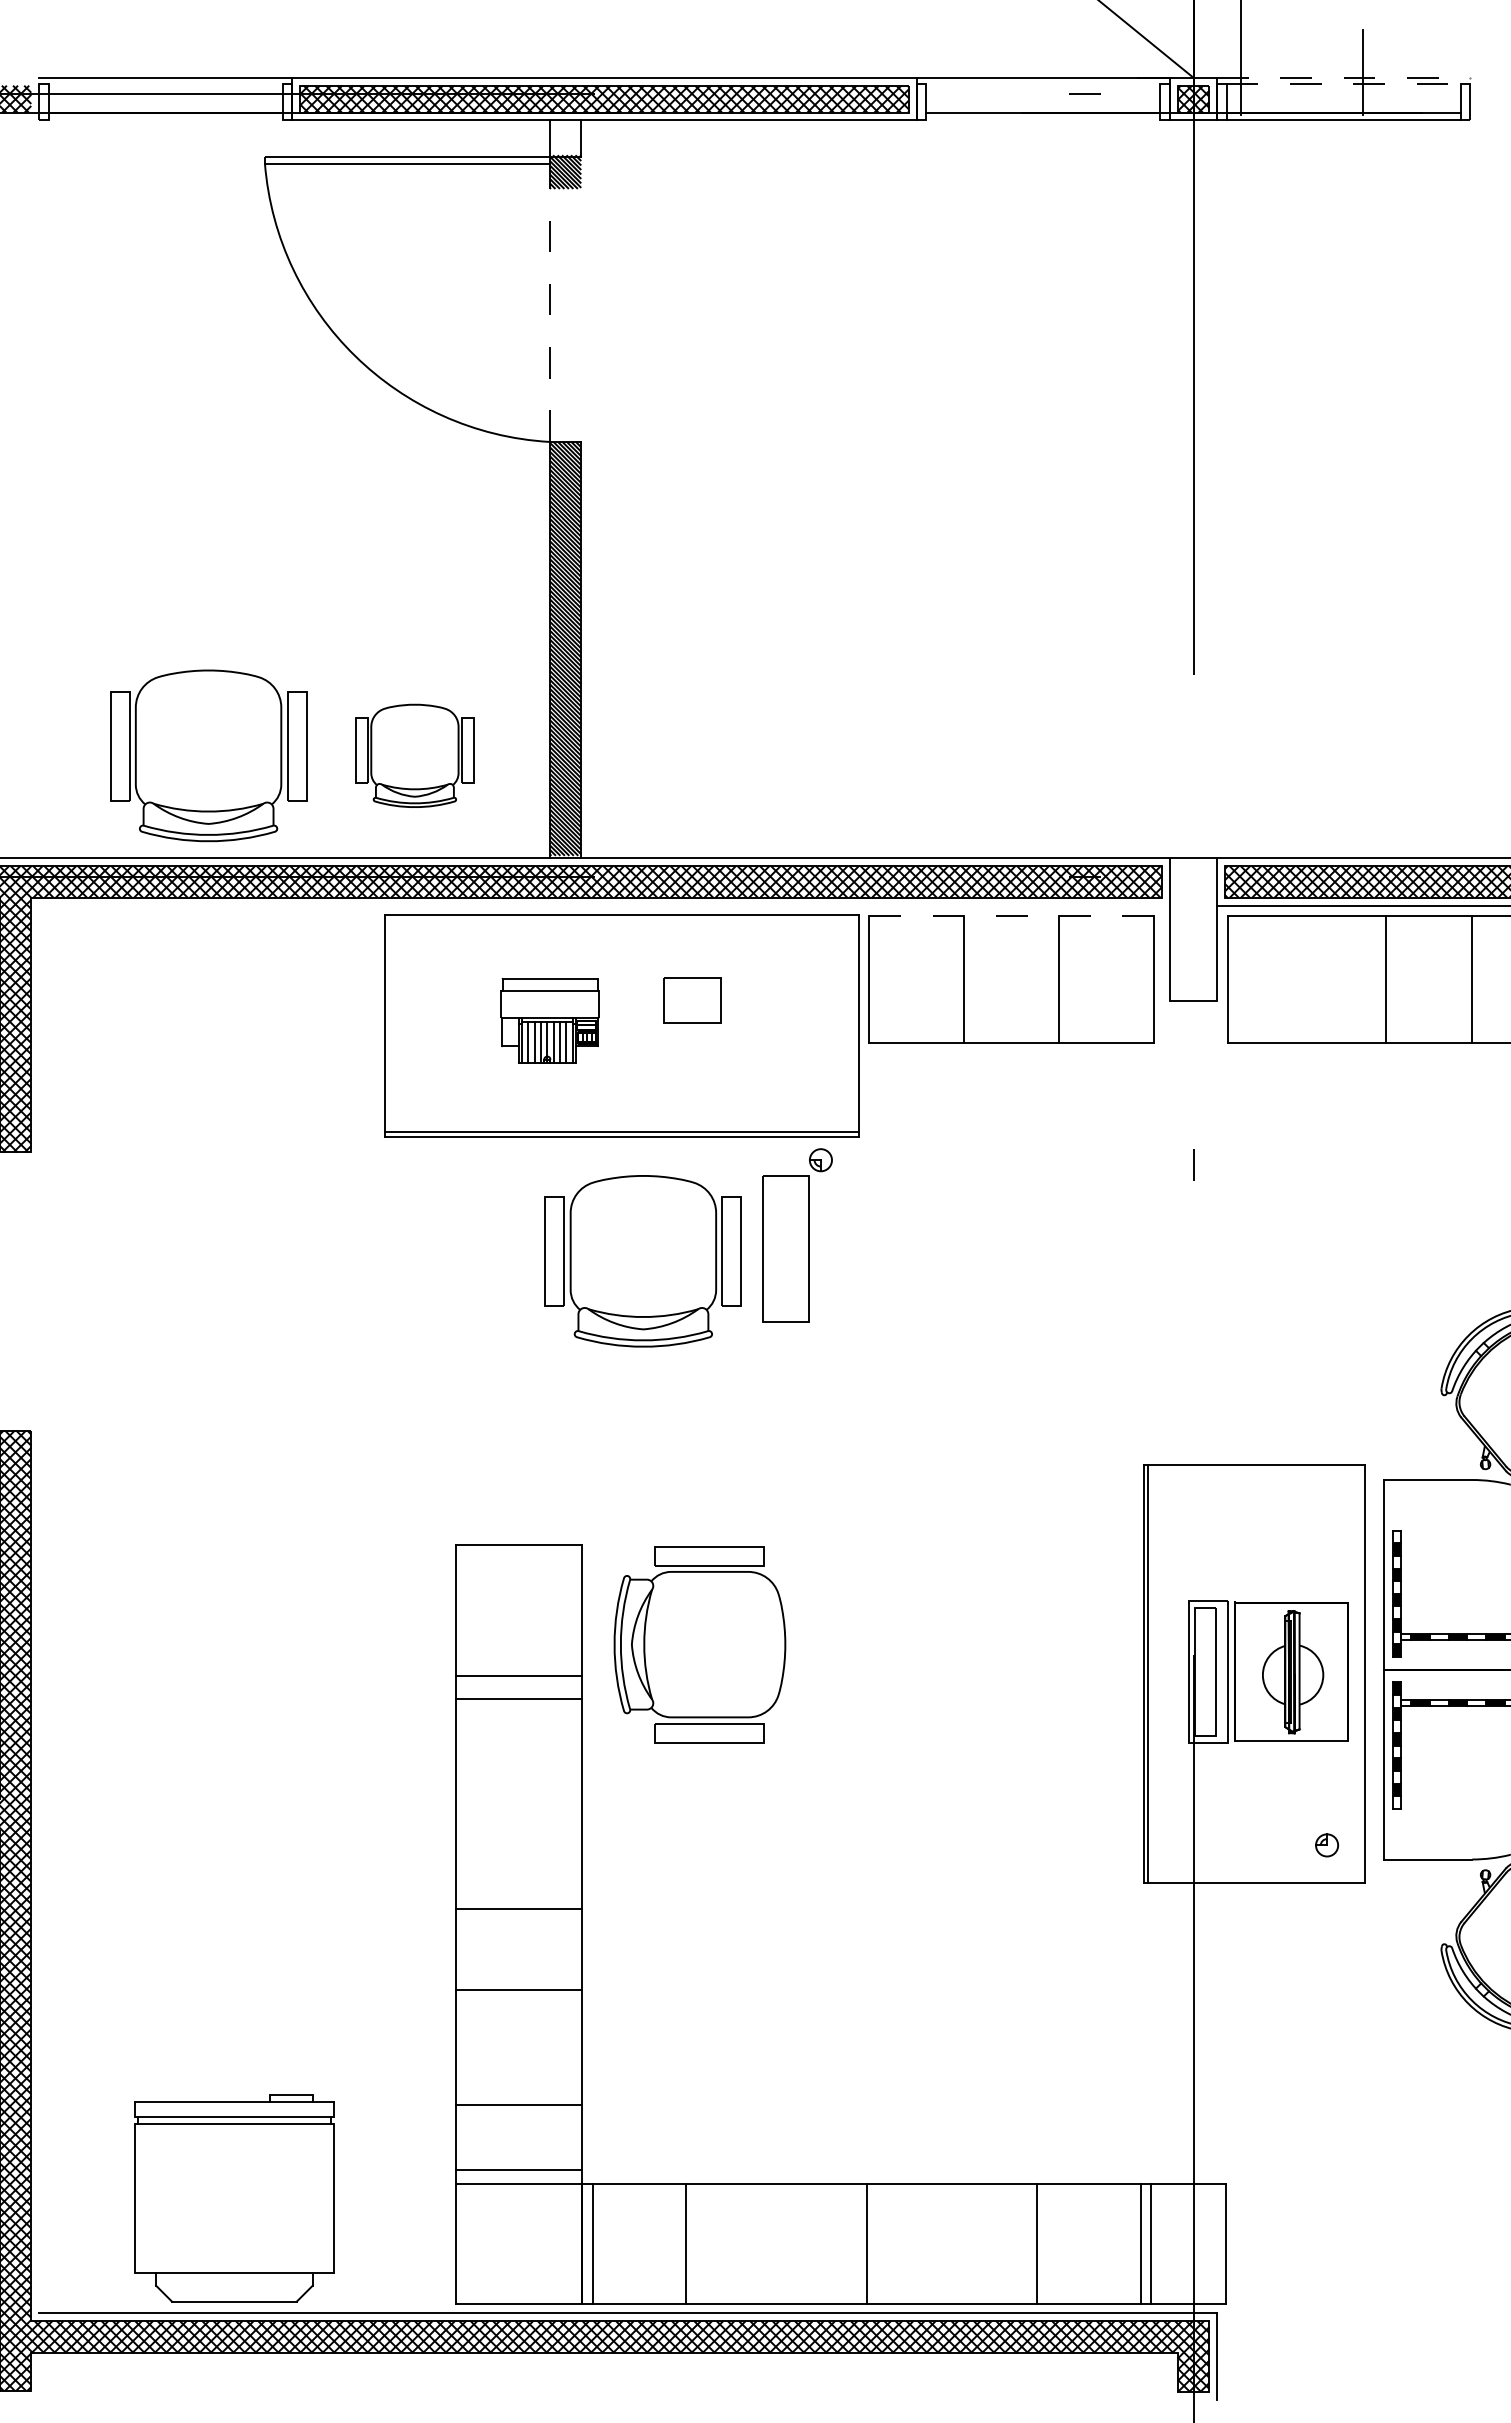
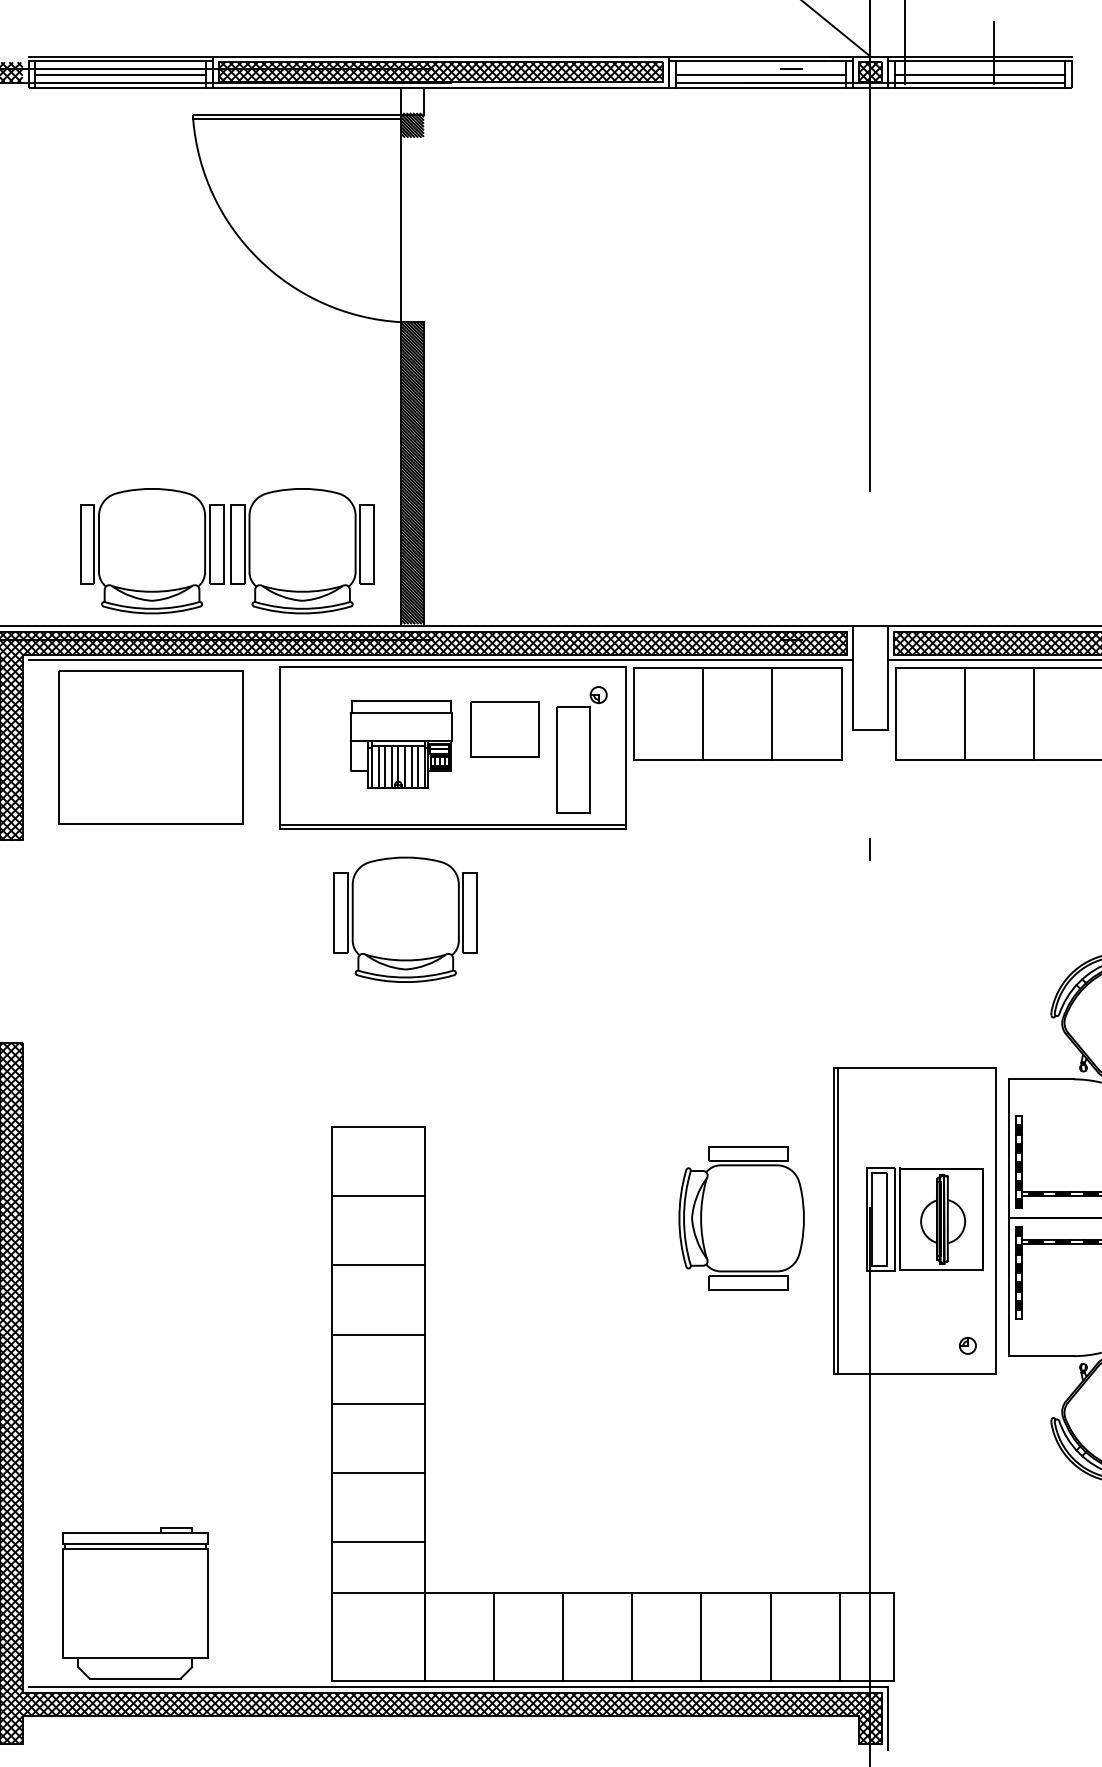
line: (1343, 77) -> (979, 56), dashed -> solid
line: (165, 84) -> (120, 61), added
line: (1043, 84) -> (761, 61), added
line: (1343, 84) -> (979, 61), dashed -> solid
line: (165, 102) -> (120, 74), added
line: (1043, 102) -> (761, 74), added
line: (1343, 102) -> (979, 74), added
line: (165, 120) -> (120, 87), added
line: (1043, 120) -> (761, 87), added
line: (549, 302) -> (400, 220), dashed -> solid
part: (414, 755) -> (302, 550), size x1.67
line: (604, 905) -> (440, 660), added
line: (1011, 916) -> (737, 668), dashed -> solid
line: (1385, 979) -> (964, 714), moved
line: (1471, 979) -> (1033, 714), moved
part: (692, 1000) -> (505, 729), size x1.67
part: (549, 1020) -> (400, 744), size x1.43
part: (207, 1024) -> (151, 747), added
part: (797, 1235) -> (581, 750), moved
part: (642, 1261) -> (405, 919), moved
part: (699, 1644) -> (741, 1218), moved
line: (518, 1675) -> (378, 1264), moved
line: (518, 1699) -> (378, 1196), moved
line: (518, 1908) -> (378, 1334), moved
line: (518, 1989) -> (378, 1403), moved
line: (518, 2104) -> (378, 1472), moved
line: (518, 2170) -> (378, 1542), moved
part: (234, 2198) -> (135, 1603), moved
line: (592, 2244) -> (493, 1636), moved
line: (685, 2244) -> (562, 1636), moved
line: (1036, 2244) -> (701, 1636), moved
line: (1141, 2244) -> (770, 1636), moved

